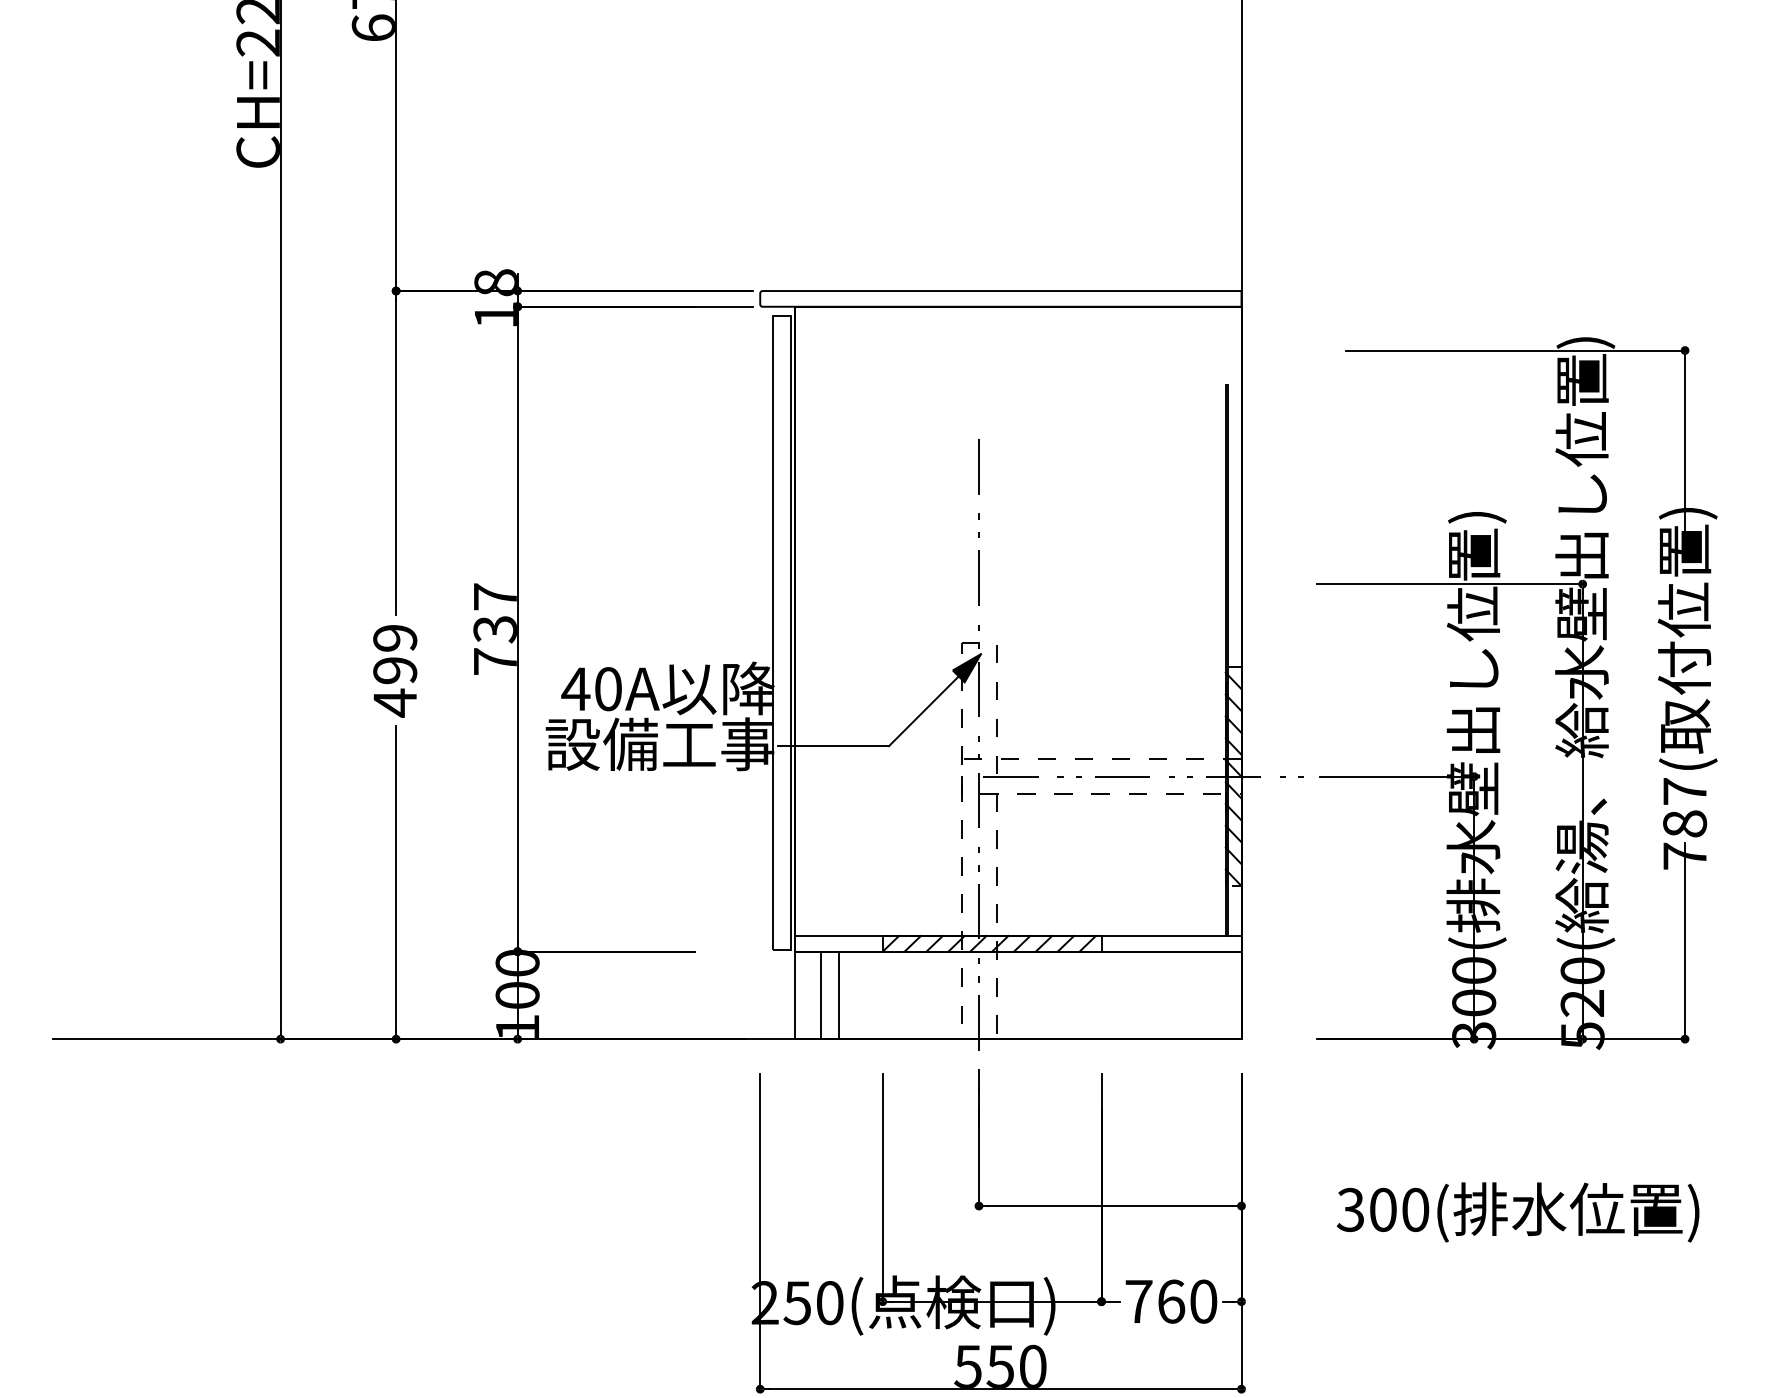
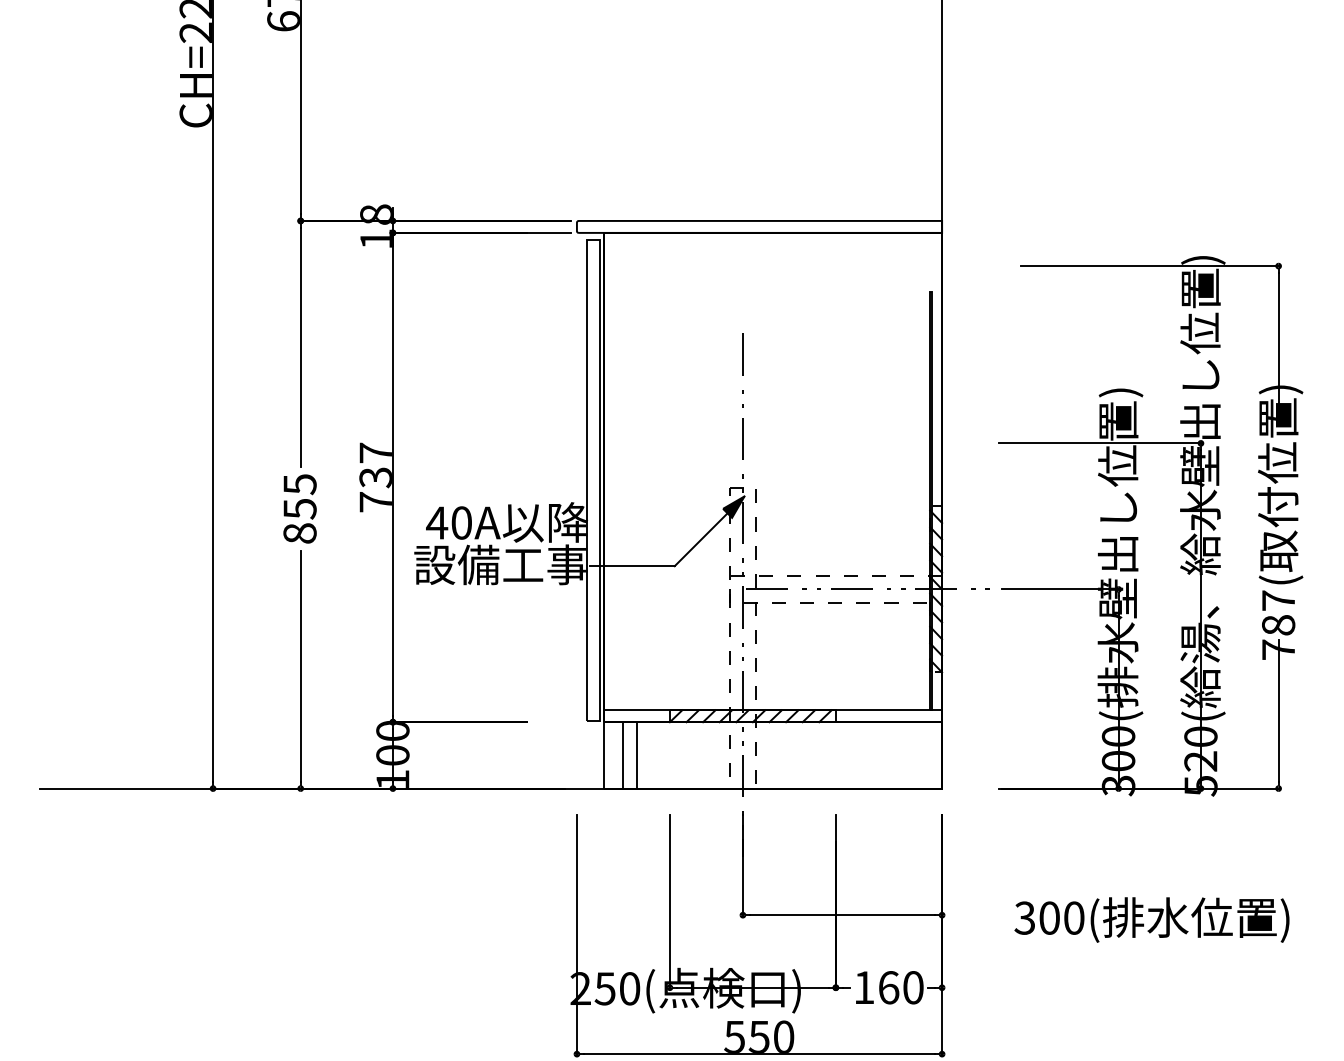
text: (395, 671) -> (300, 509), 499 -> 855
text: (1138, 1301) -> (863, 987), 760 -> 160

